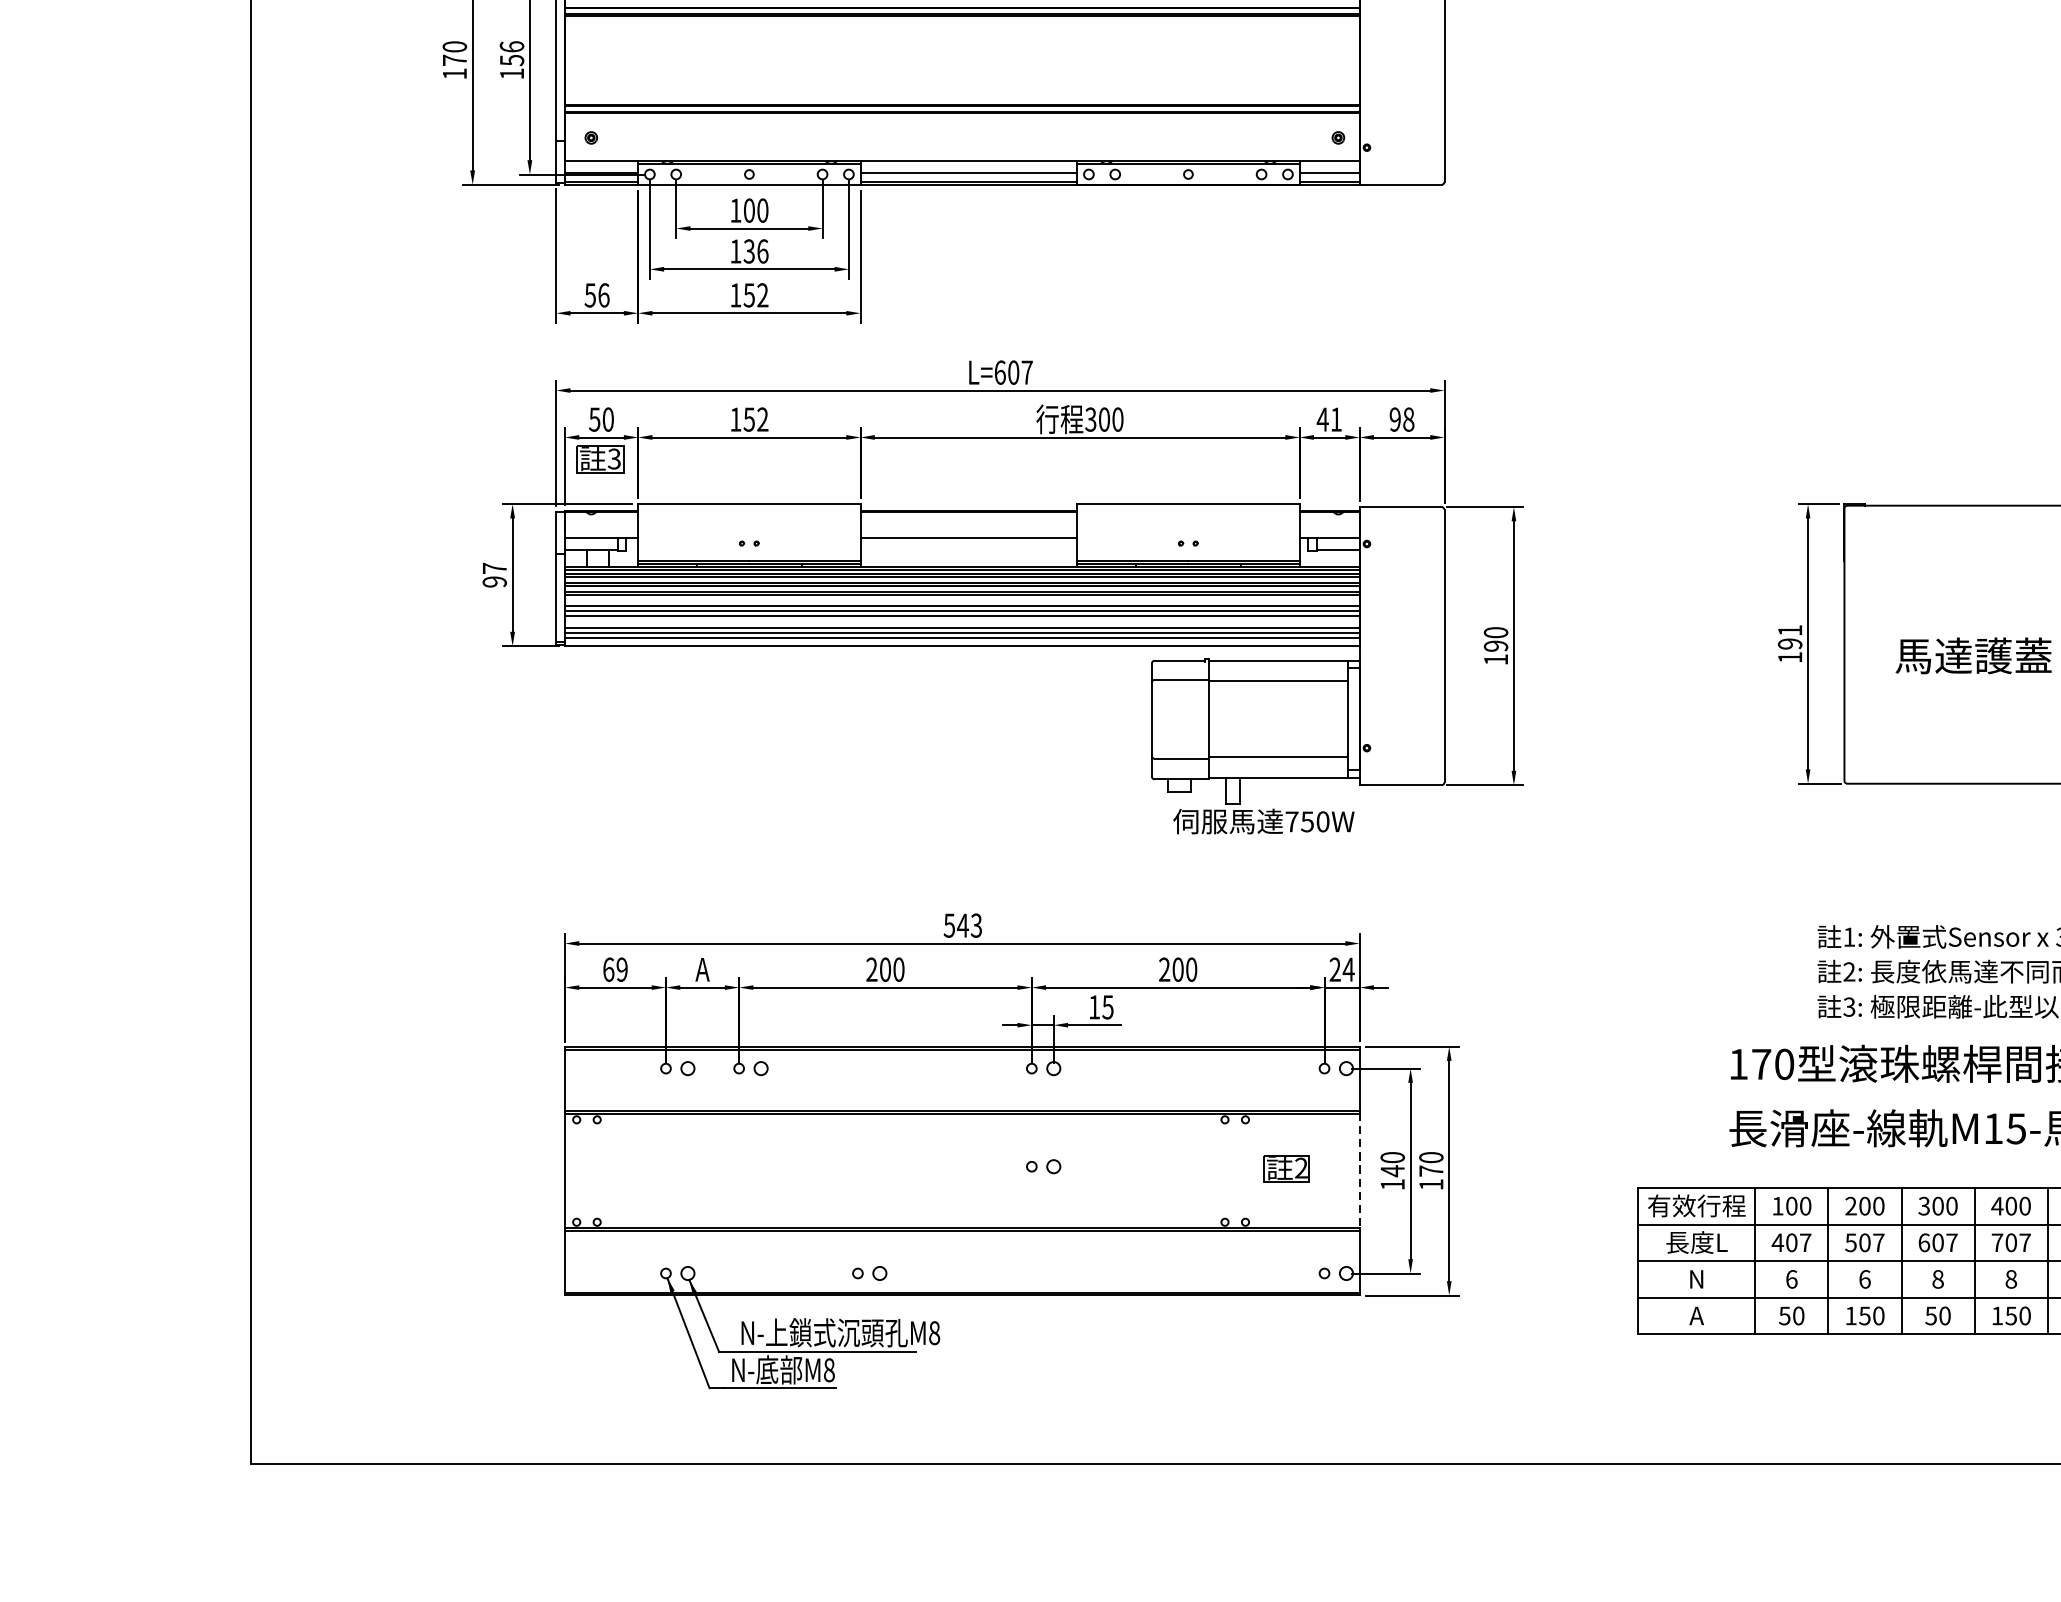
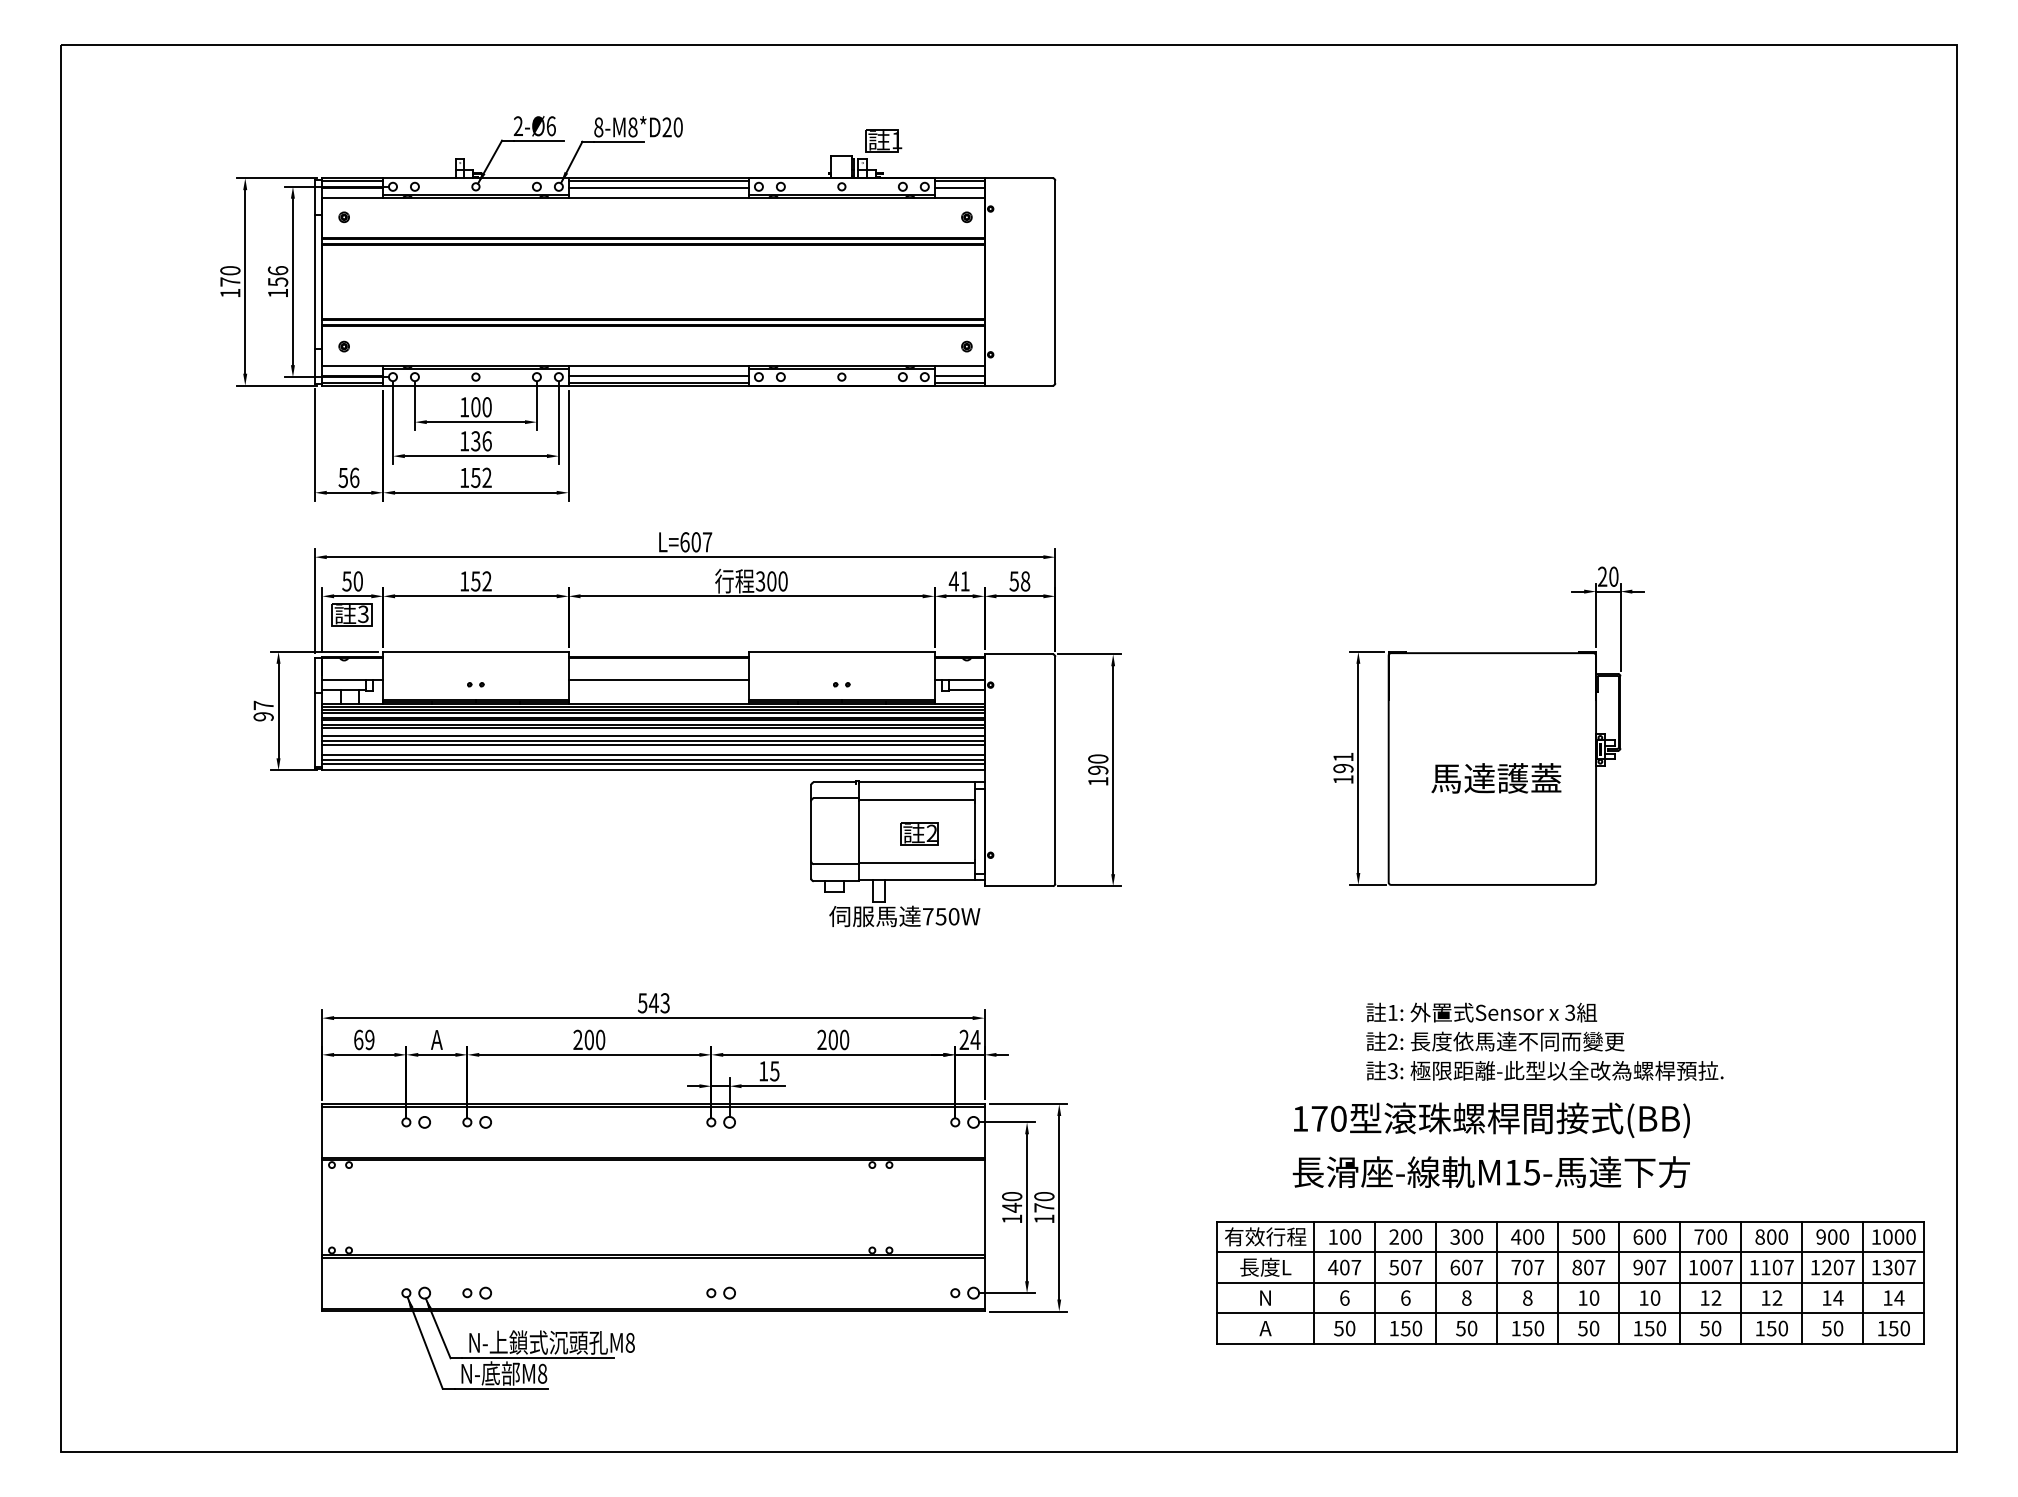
text: (1394, 419) -> (1013, 581), 98 -> 58
part: (1042, 1165) -> (720, 1292), moved
part: (1286, 1168) -> (919, 833), moved
line: (1359, 1170) -> (984, 1207), dashed -> solid
part: (868, 1272) -> (476, 1292), moved

